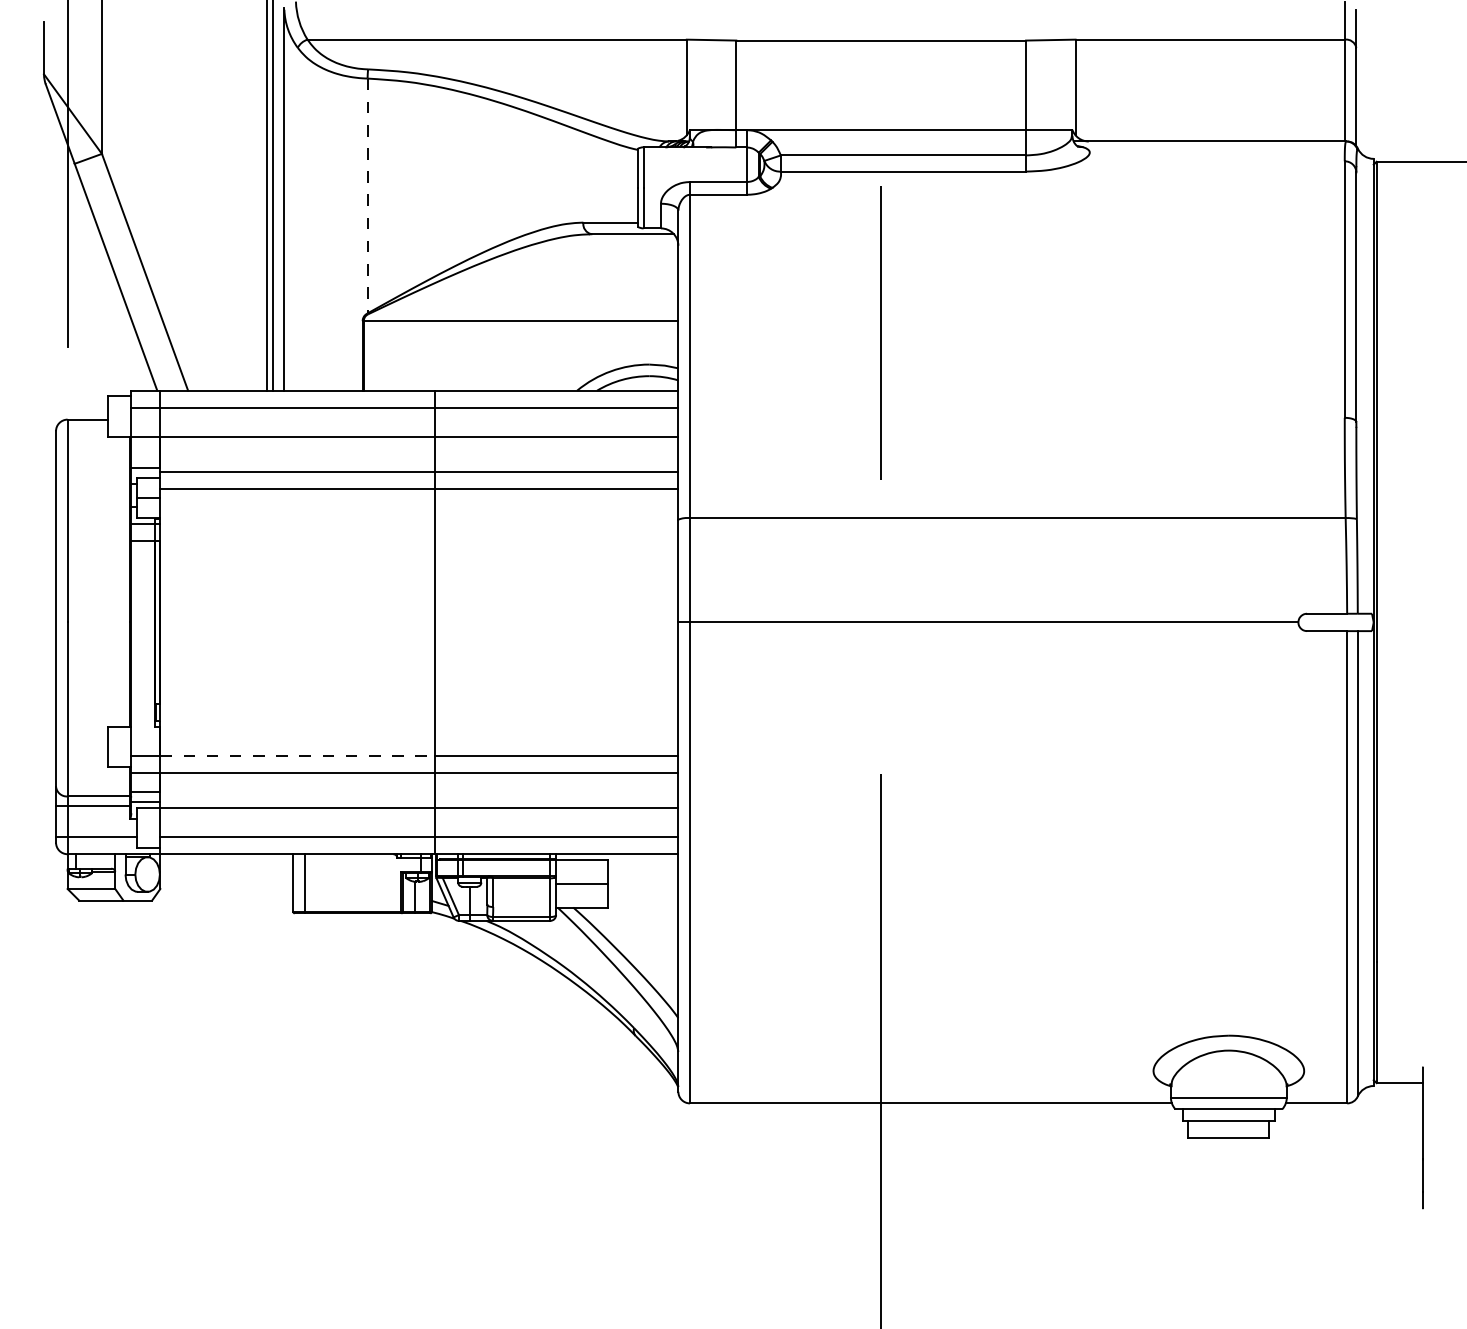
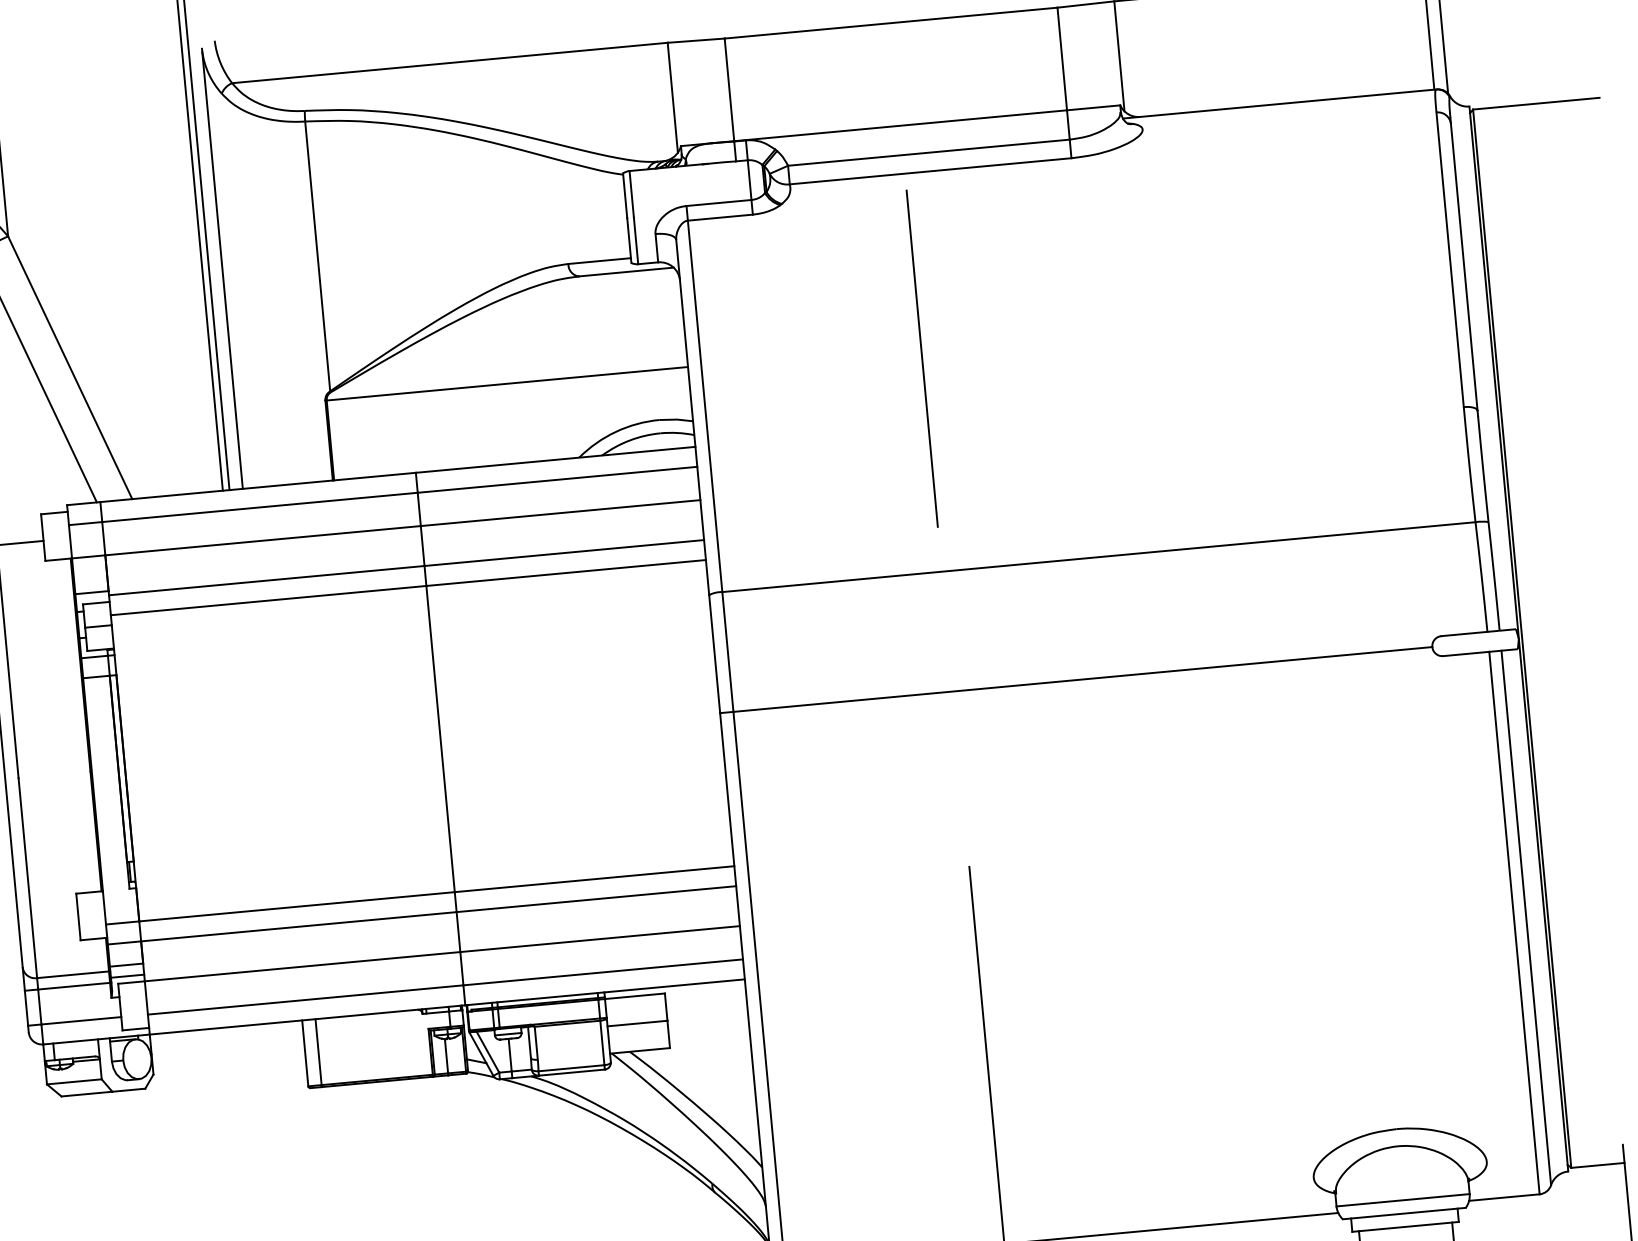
line: (367, 196) -> (317, 256), dashed -> solid
line: (298, 755) -> (297, 906), dashed -> solid

